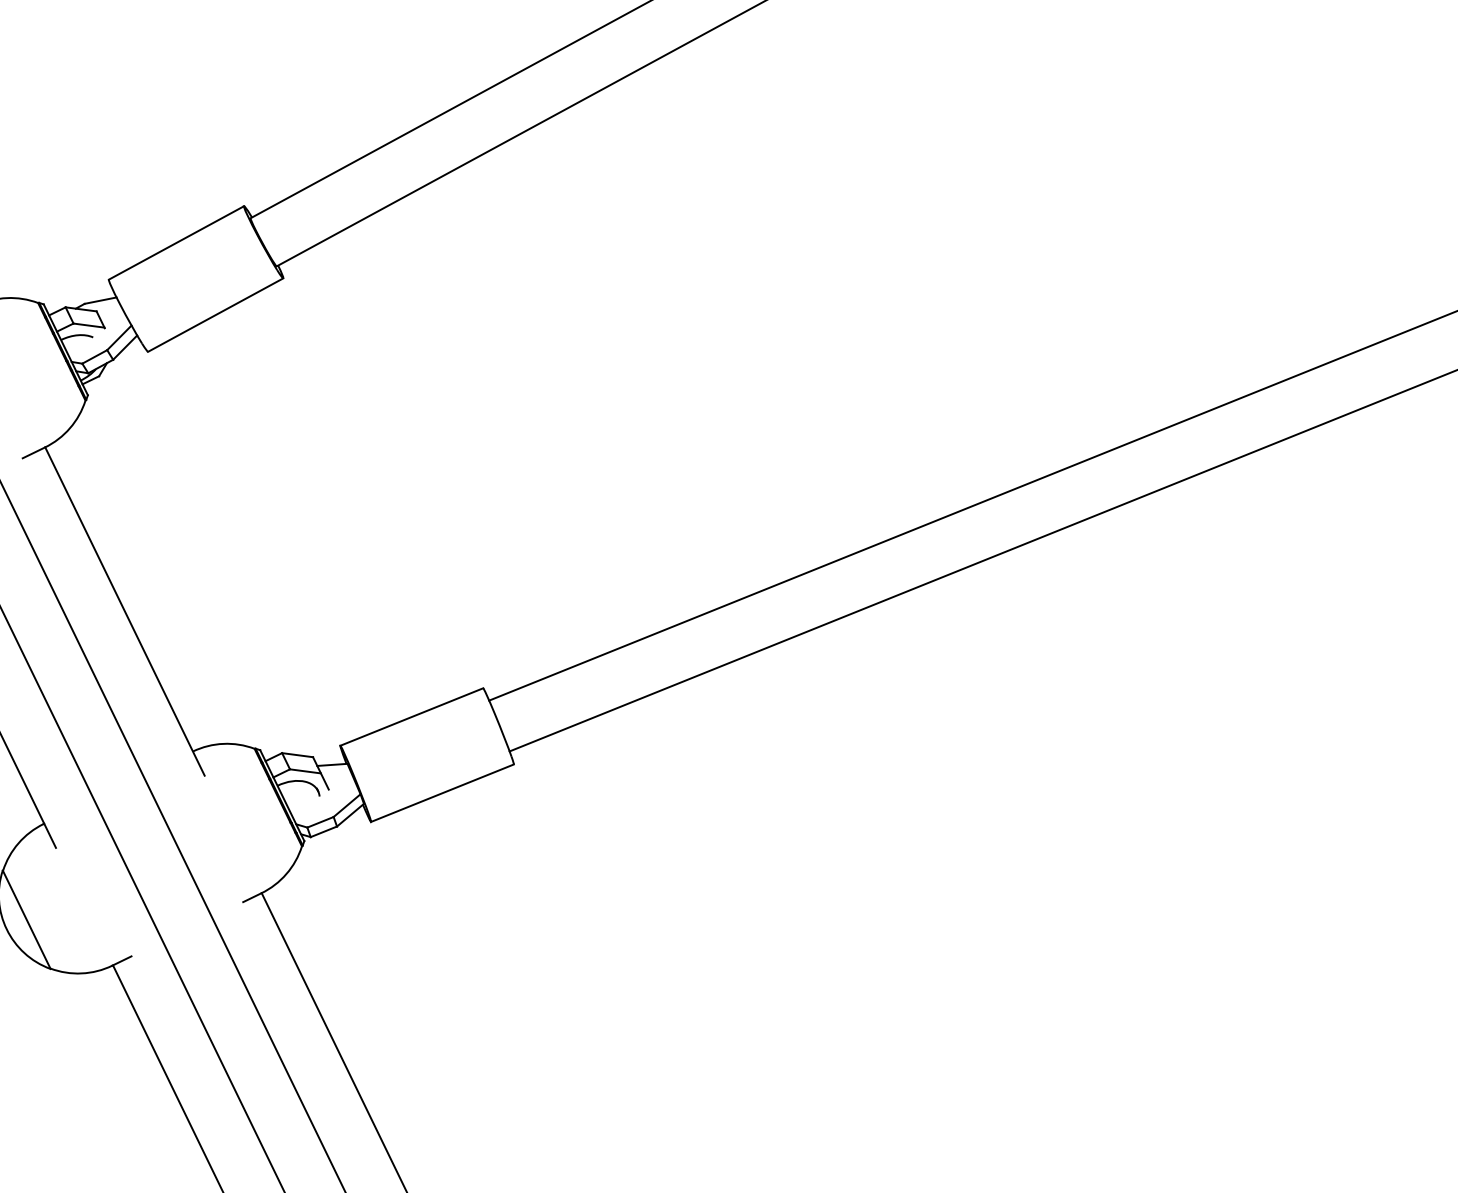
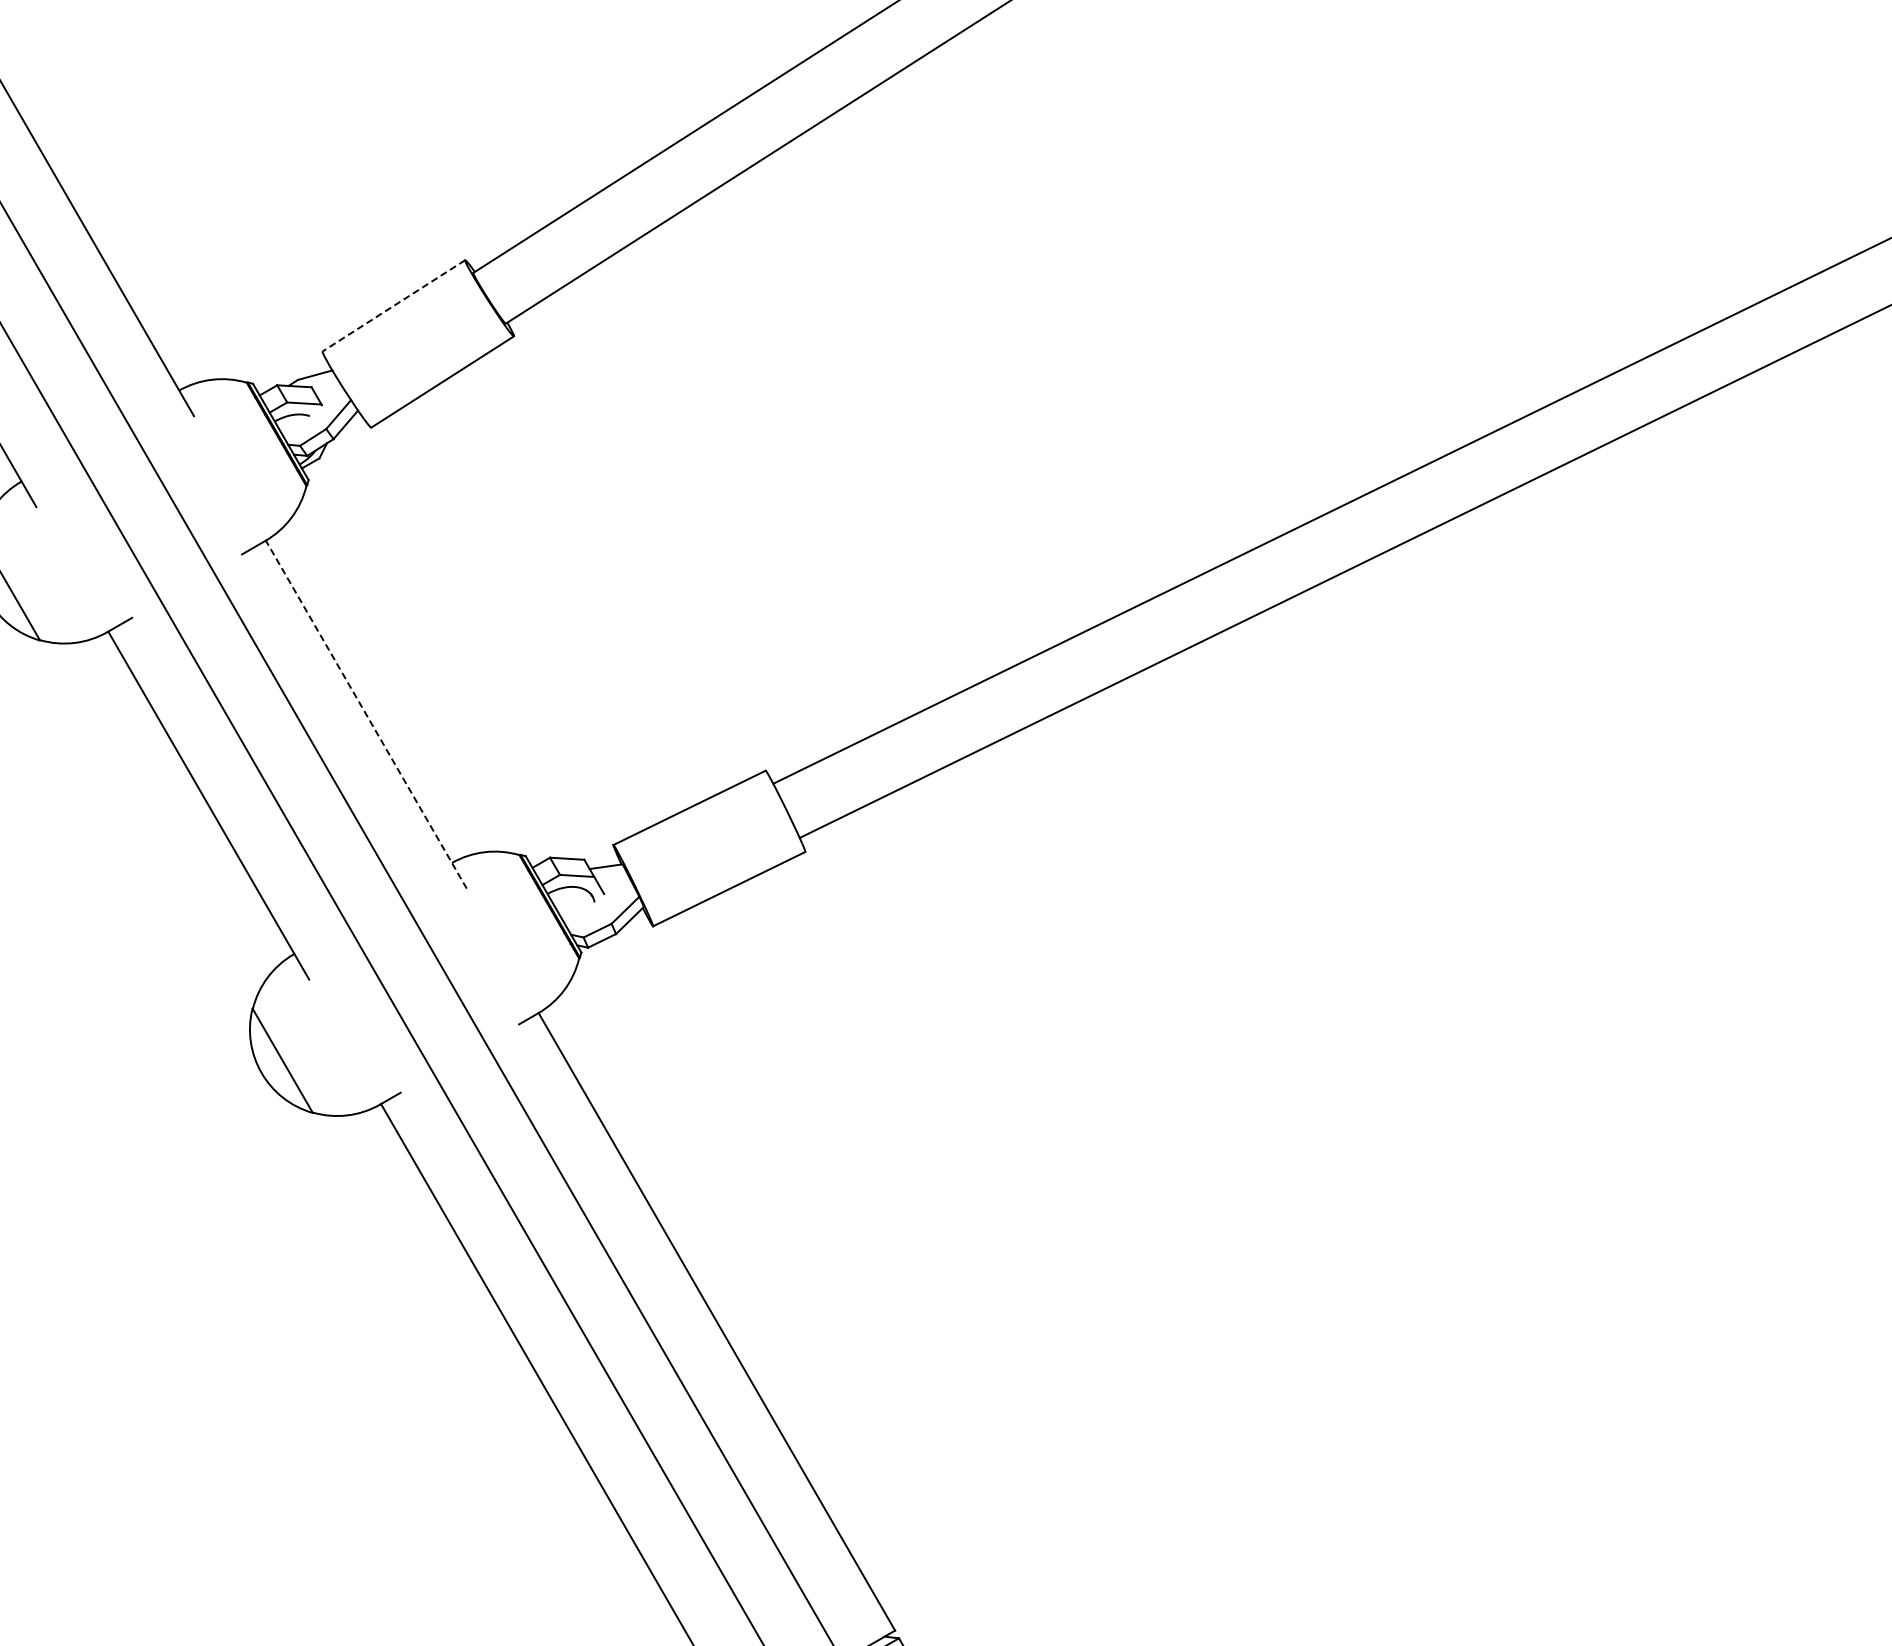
line: (176, 242) -> (393, 305), solid -> dashed
line: (125, 611) -> (366, 714), solid -> dashed

